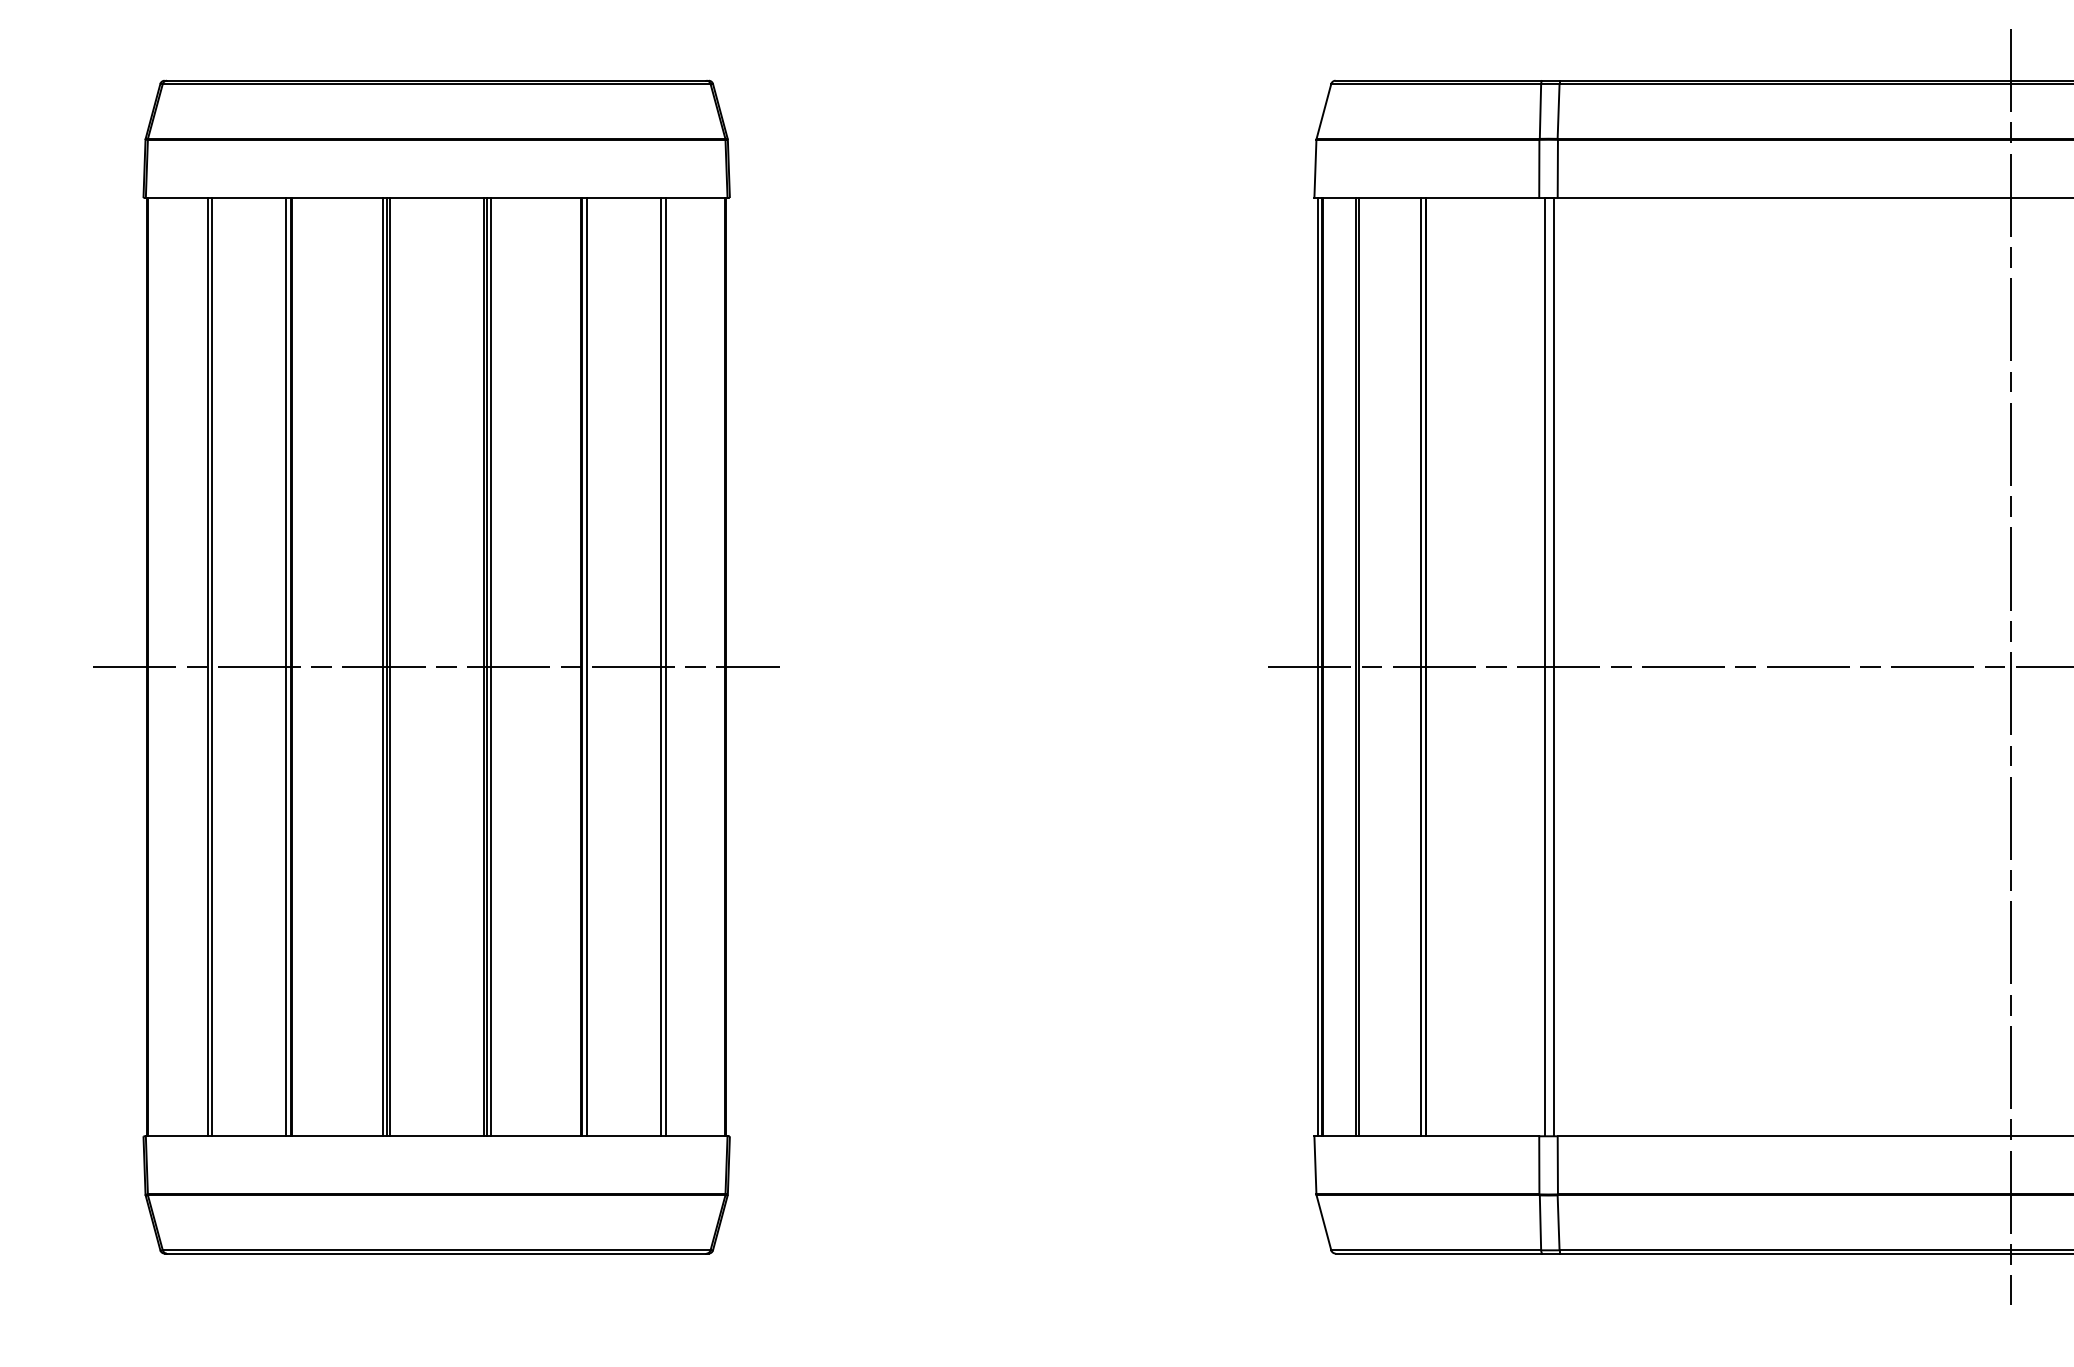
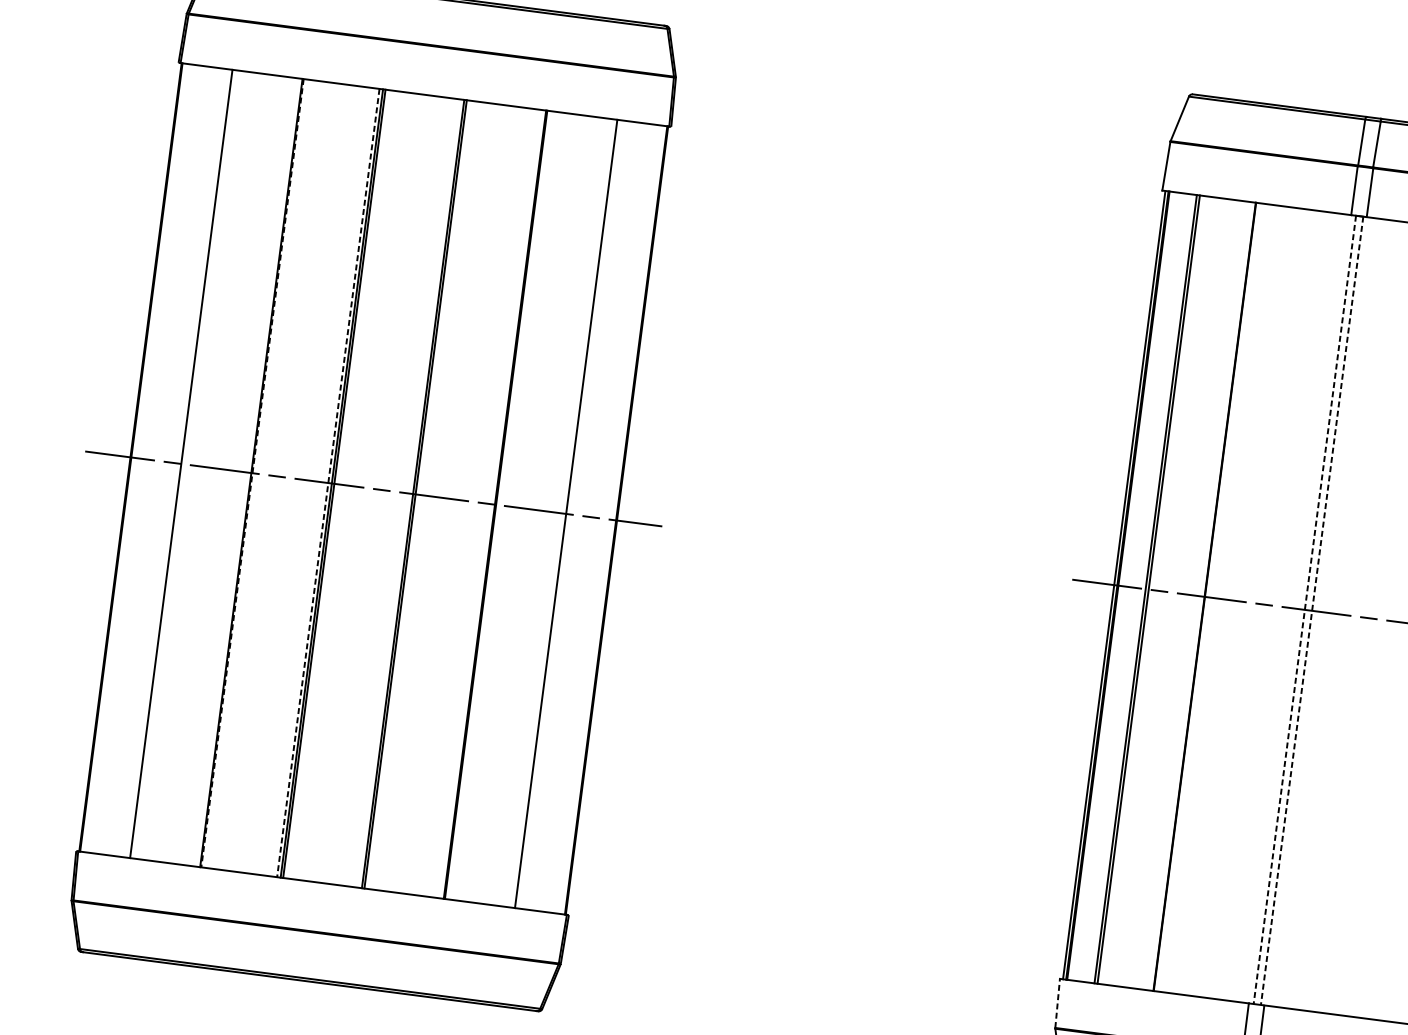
line: (212, 667) -> (185, 464), removed
line: (286, 667) -> (247, 472), removed
line: (292, 667) -> (252, 473), solid -> dashed
line: (382, 667) -> (328, 483), solid -> dashed
line: (490, 667) -> (418, 495), removed
line: (587, 667) -> (500, 505), removed
line: (661, 667) -> (562, 513), removed
line: (1420, 667) -> (1200, 596), removed
line: (1544, 667) -> (1304, 610), solid -> dashed
line: (1553, 667) -> (1311, 611), solid -> dashed
line: (1315, 1164) -> (1057, 1002), solid -> dashed

